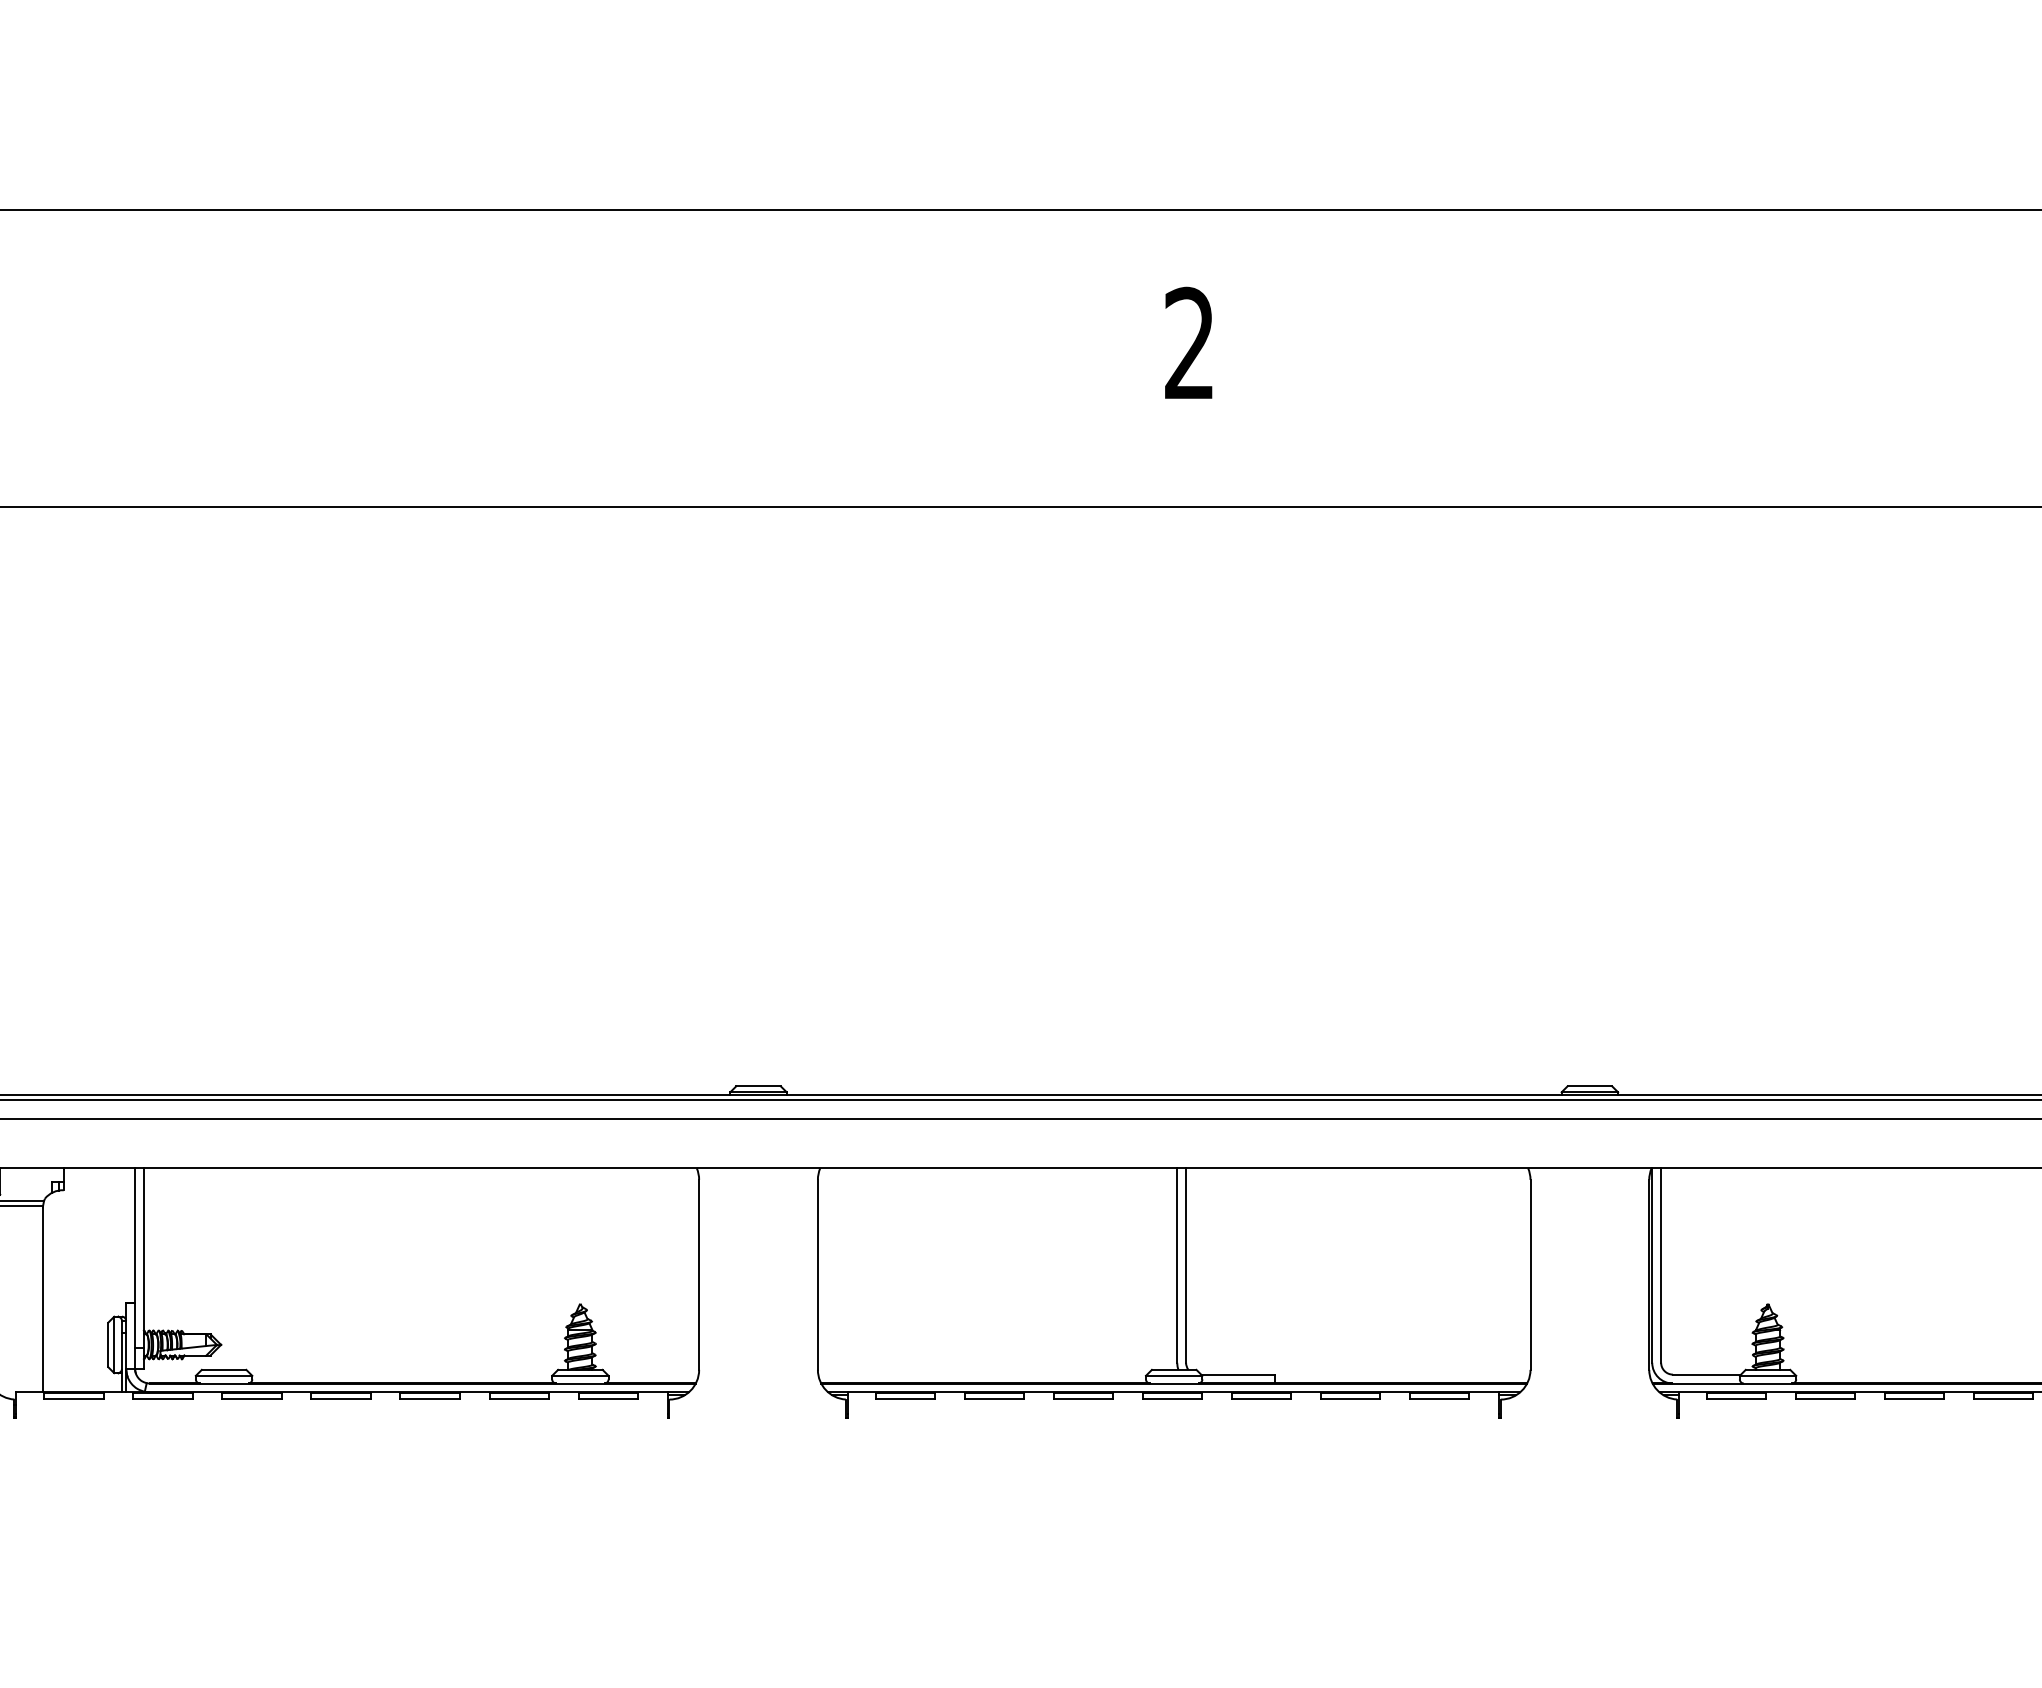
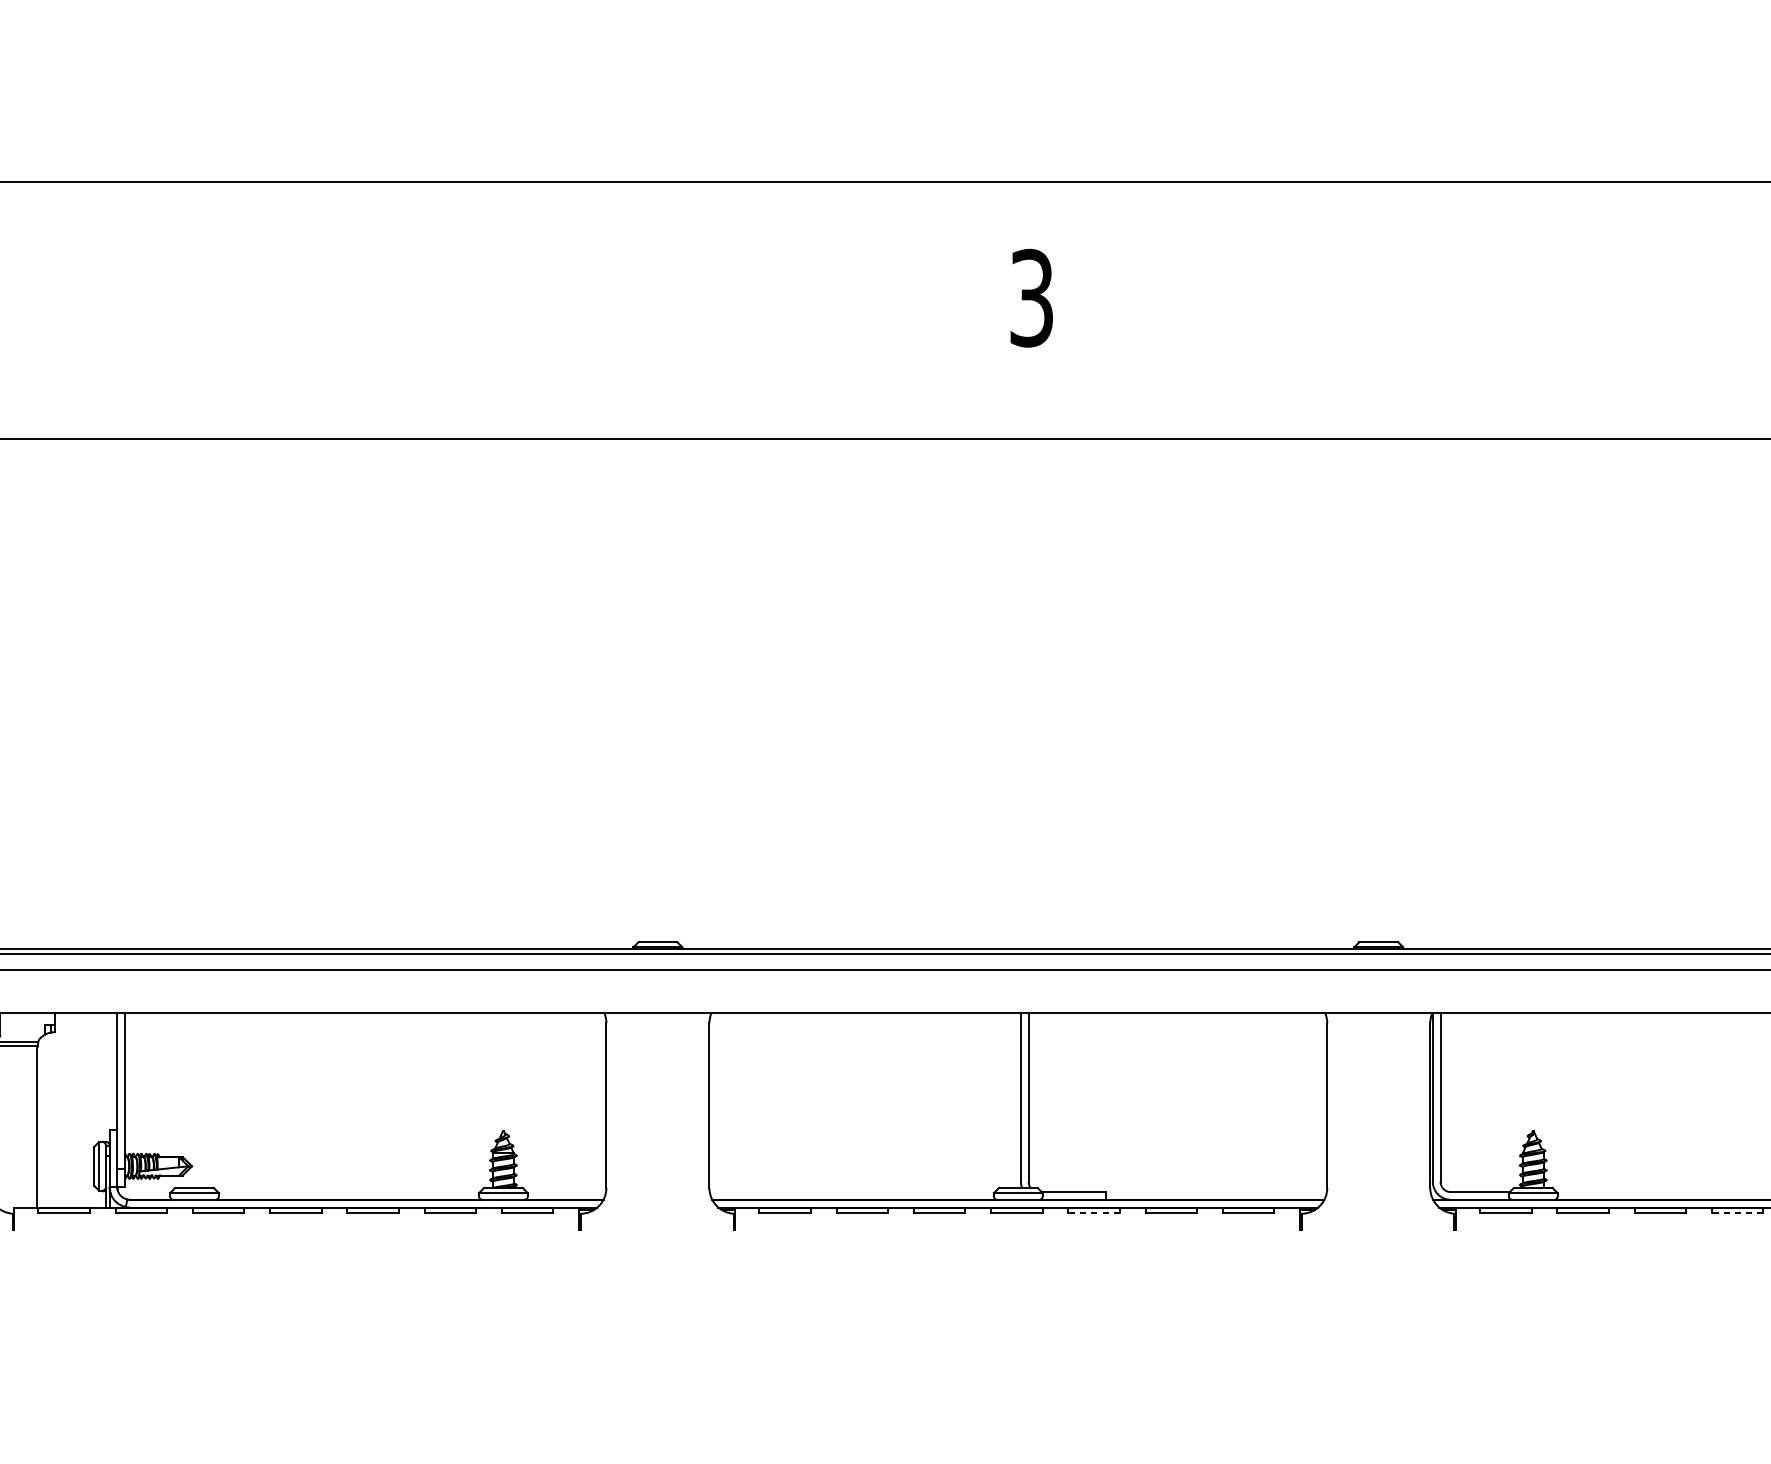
text: (1189, 343) -> (1031, 298), 2 -> 3
line: (1261, 1398) -> (1094, 1212), solid -> dashed
line: (2003, 1398) -> (1737, 1212), solid -> dashed

